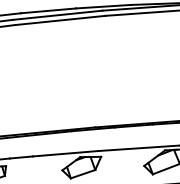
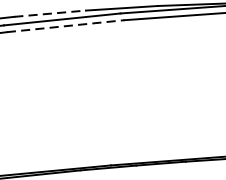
line: (48, 10) -> (50, 13), solid -> dashed
line: (60, 20) -> (65, 26), solid -> dashed

